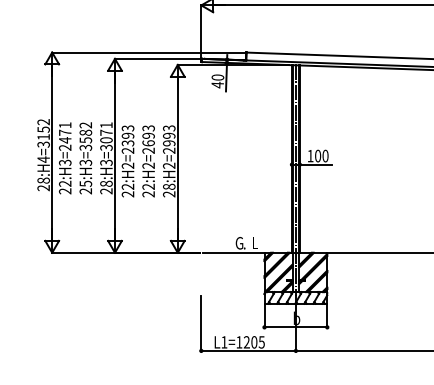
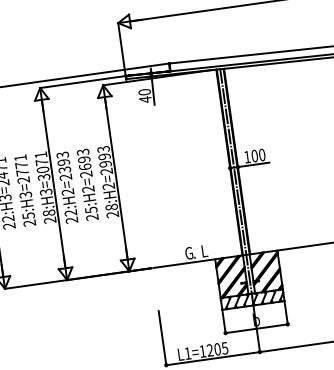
text: (85, 136) -> (21, 169), 25:H3=3582 -> 25:H3=2771
text: (148, 186) -> (91, 209), 22:H2=2693 -> 25:H2=2693

